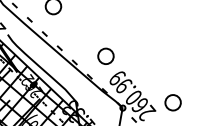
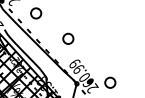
circle: (106, 55) -> (68, 38), moved

